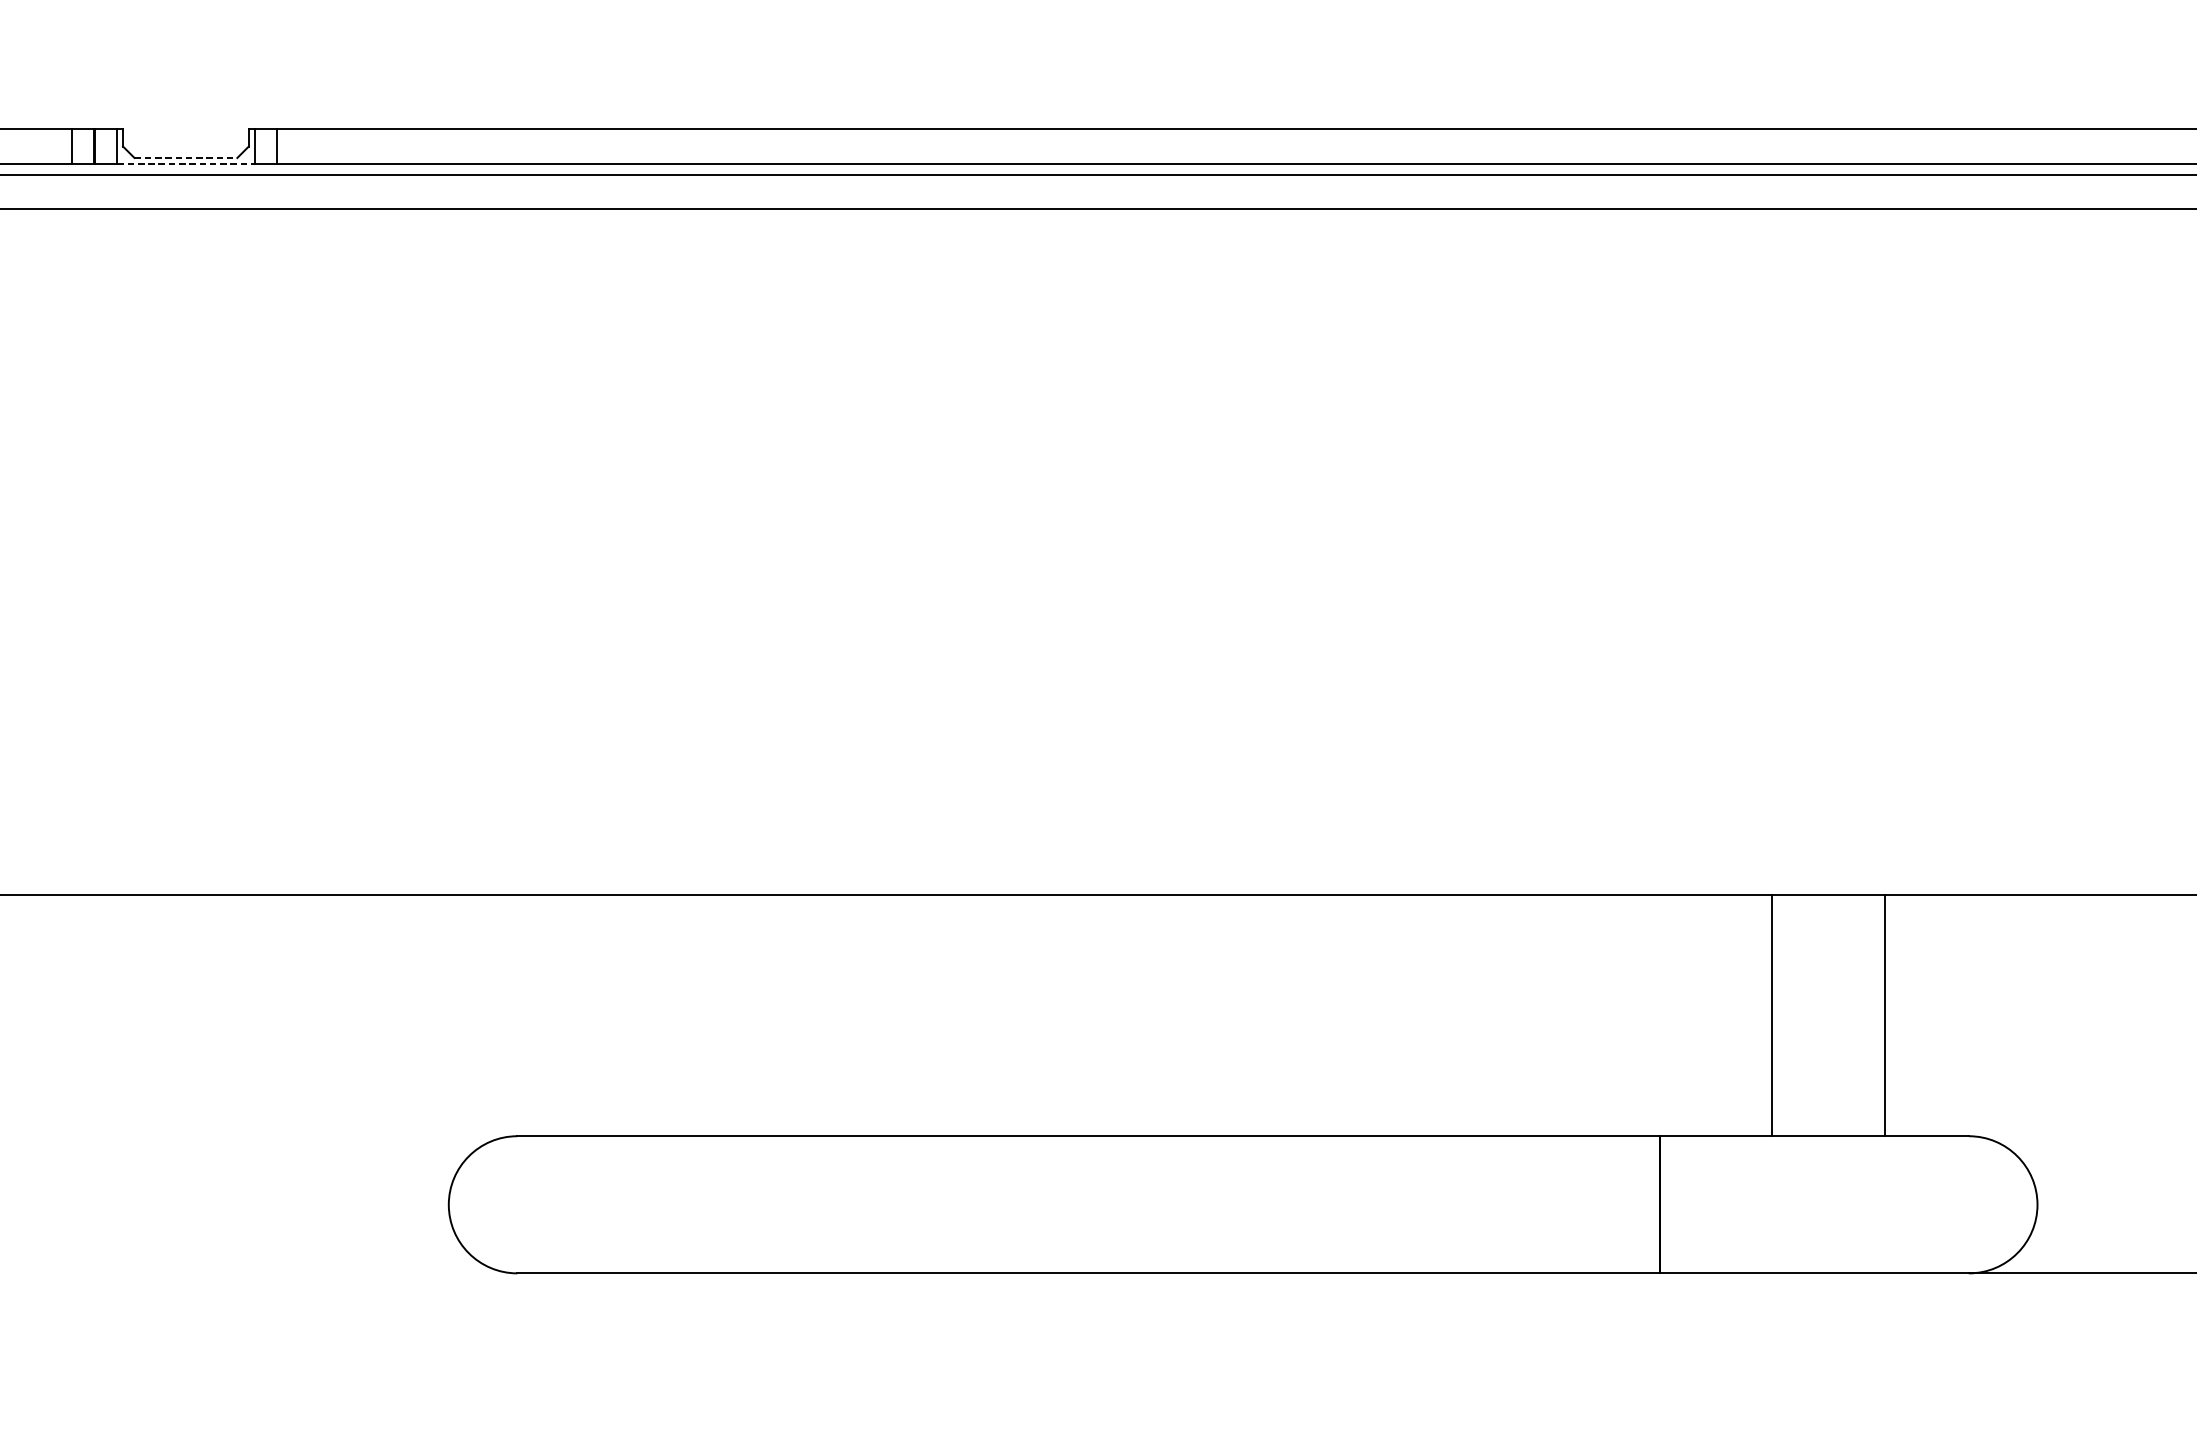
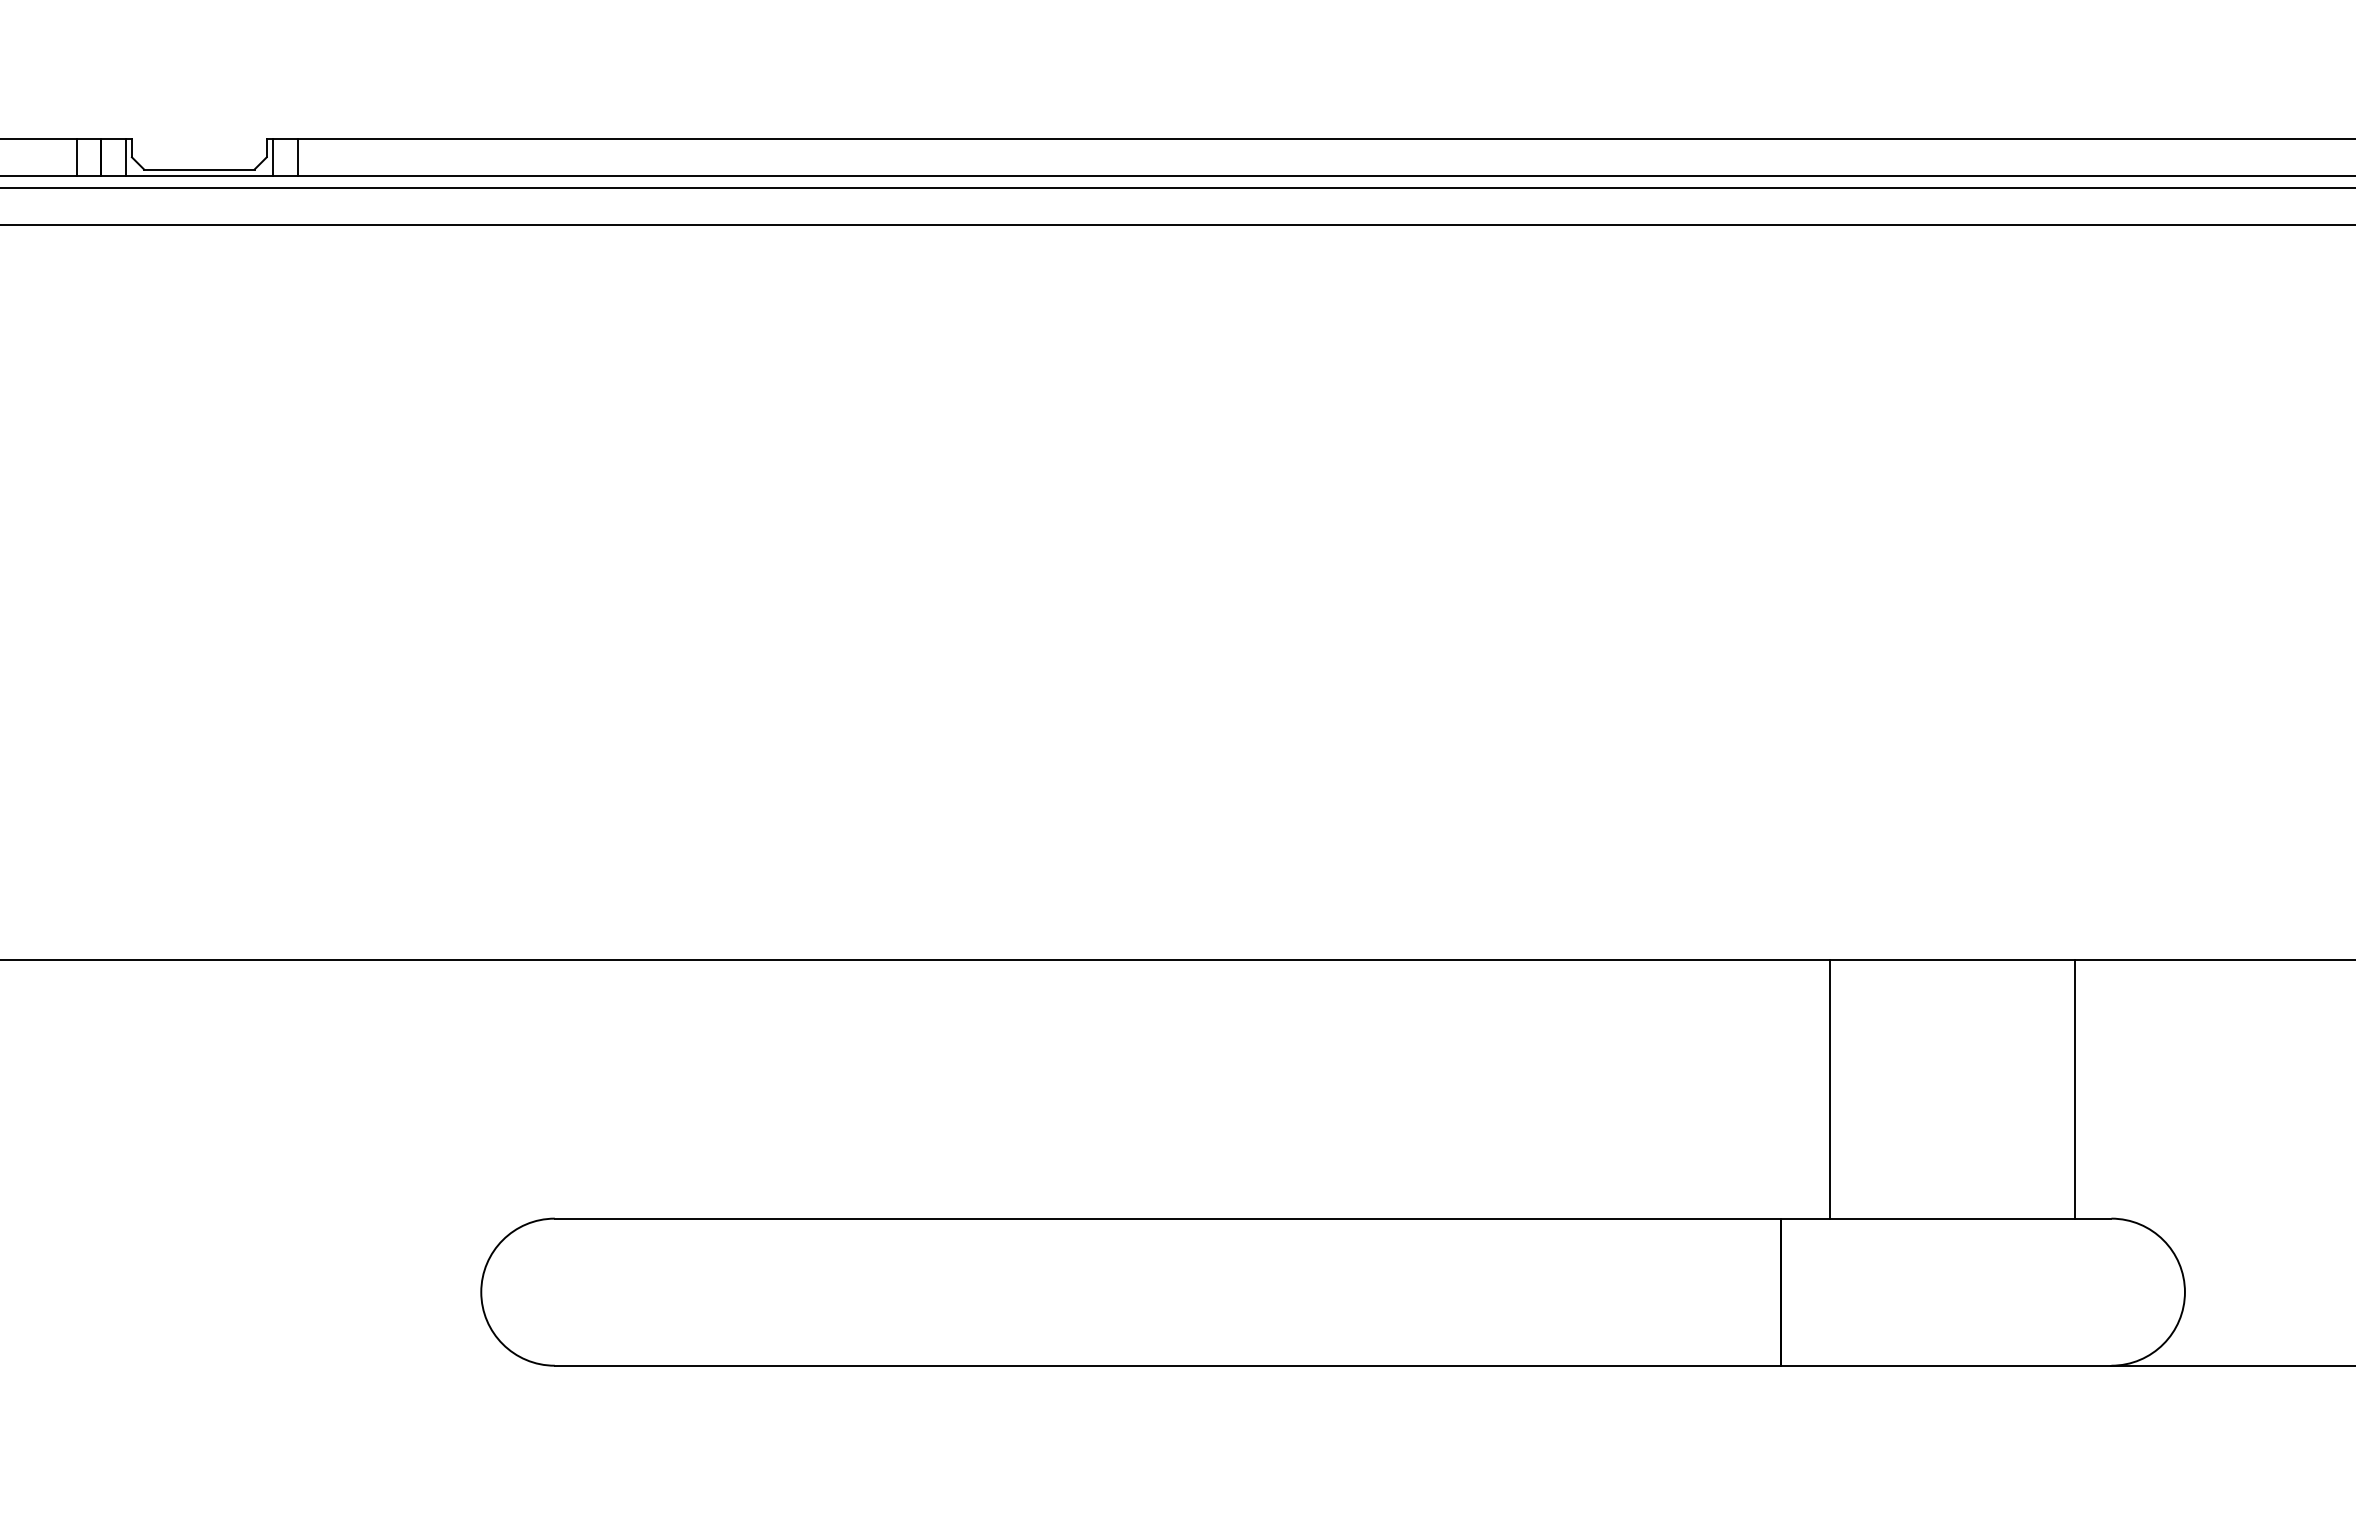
line: (186, 157) -> (199, 169), dashed -> solid
line: (186, 163) -> (199, 175), dashed -> solid
line: (1772, 1015) -> (1829, 1089), moved
line: (1885, 1015) -> (2074, 1089), moved

